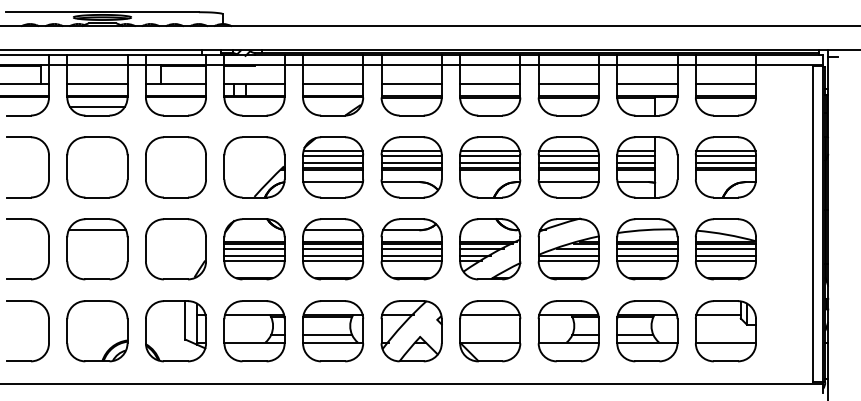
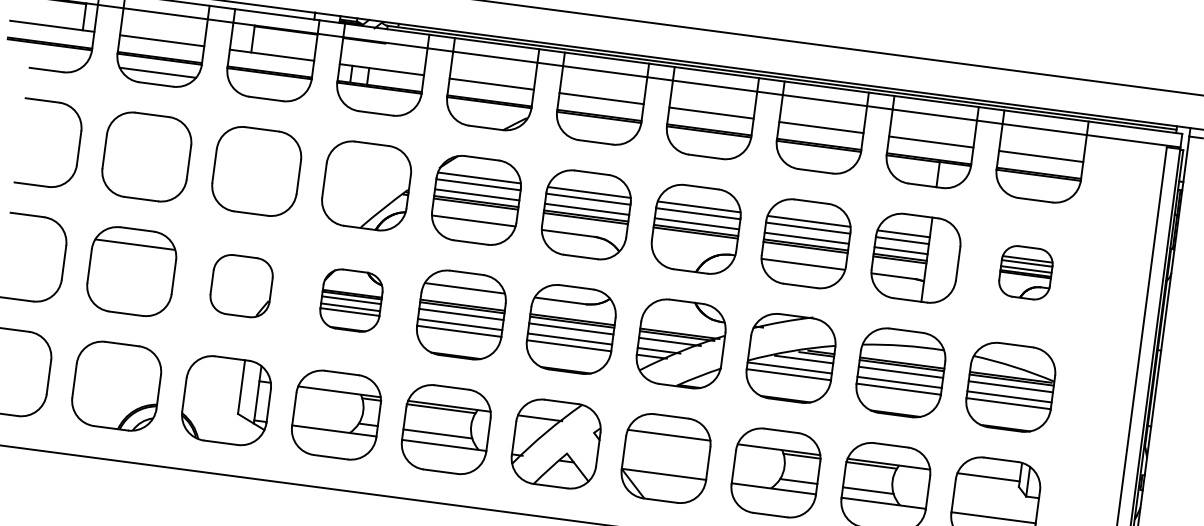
part: (725, 167) -> (1025, 272), size x0.6
part: (175, 249) -> (240, 286), size x0.7
part: (254, 249) -> (351, 300), size x0.7

